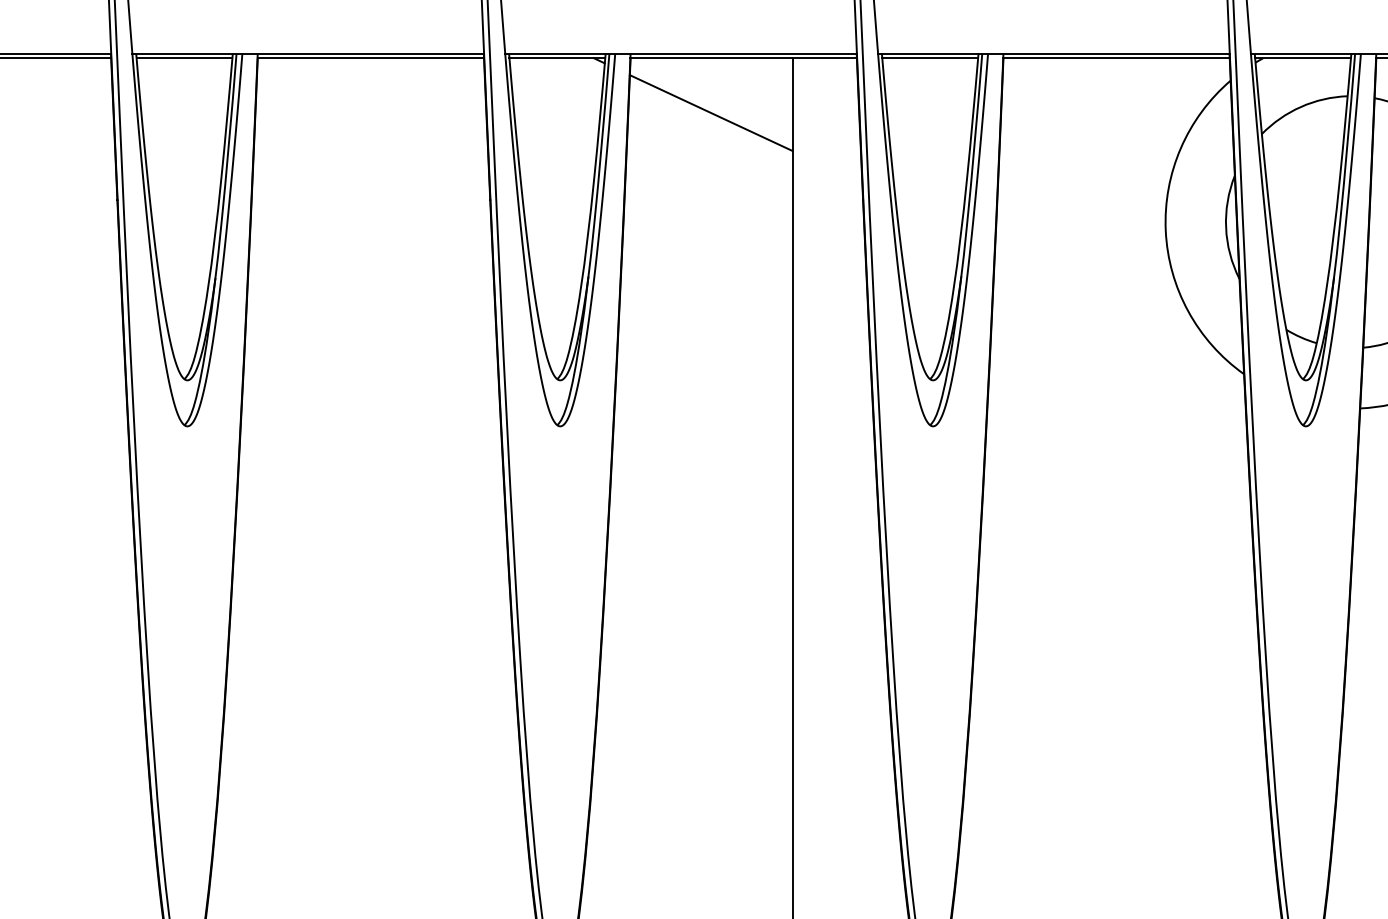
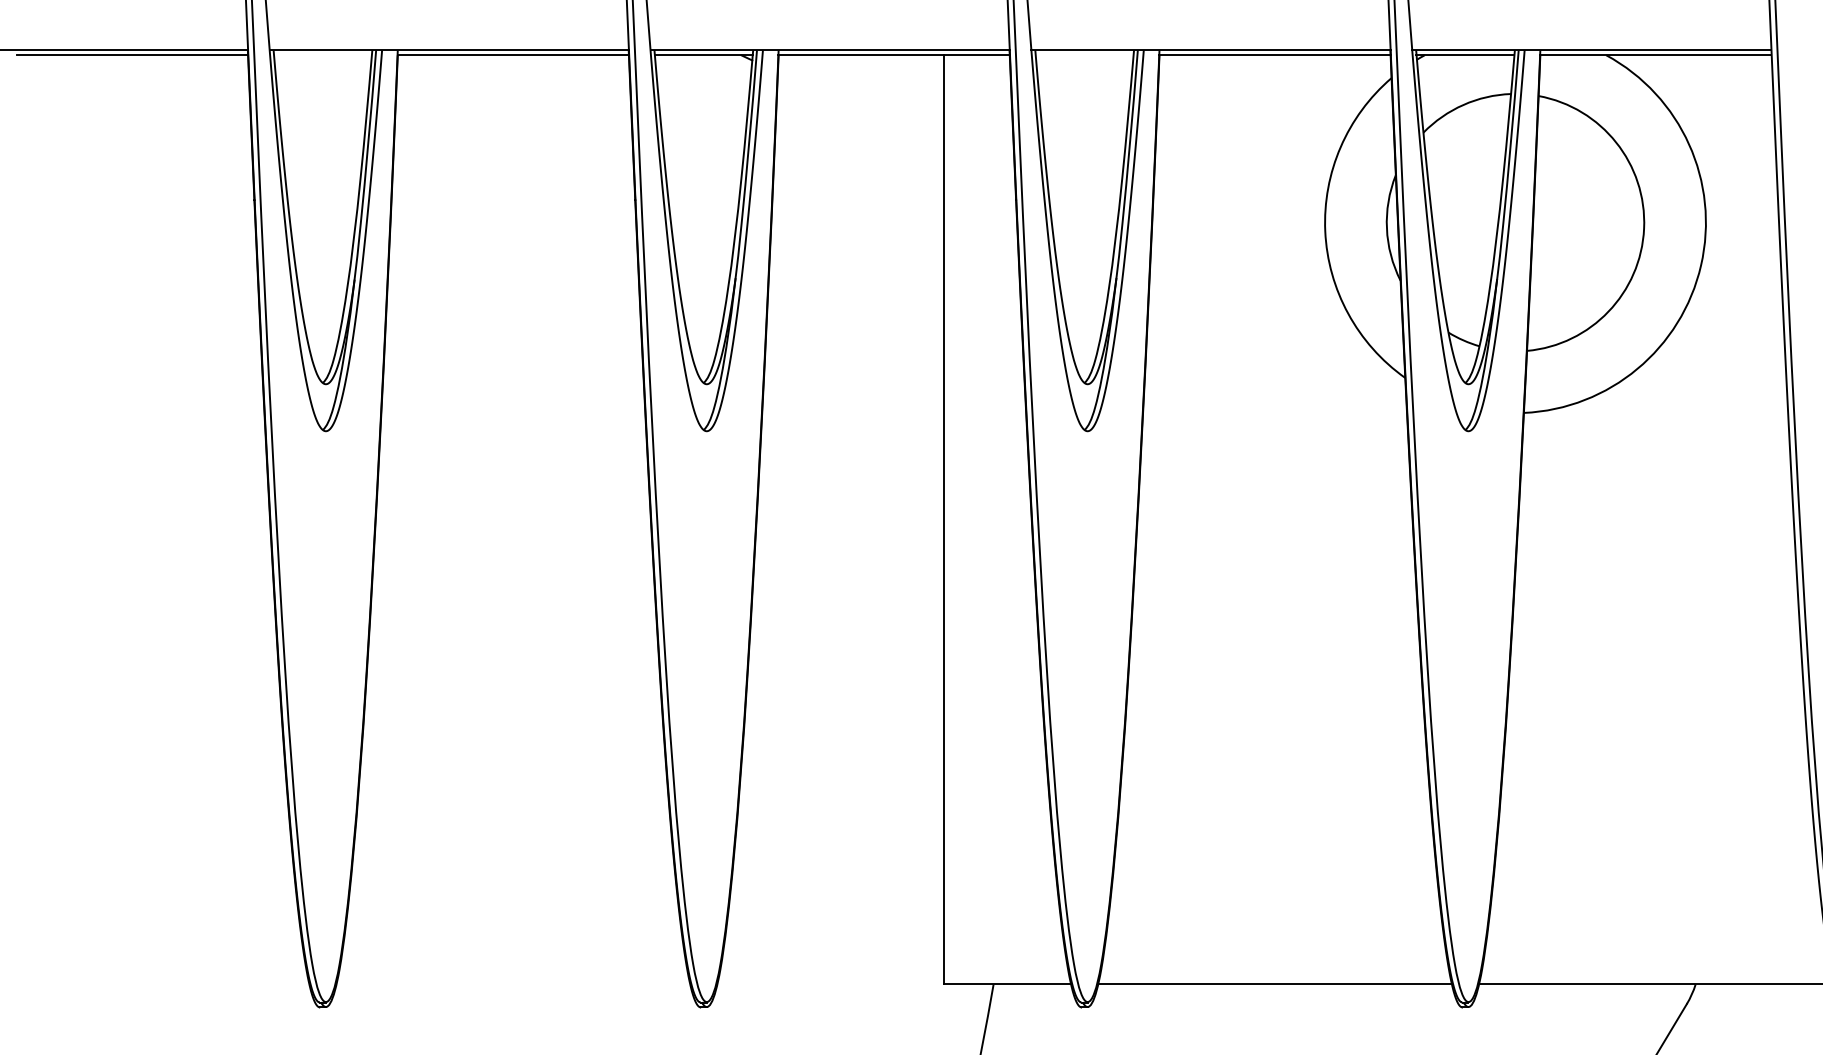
line: (184, 58) -> (322, 55), removed
line: (930, 58) -> (1084, 55), removed
line: (710, 113) -> (860, 111), removed

